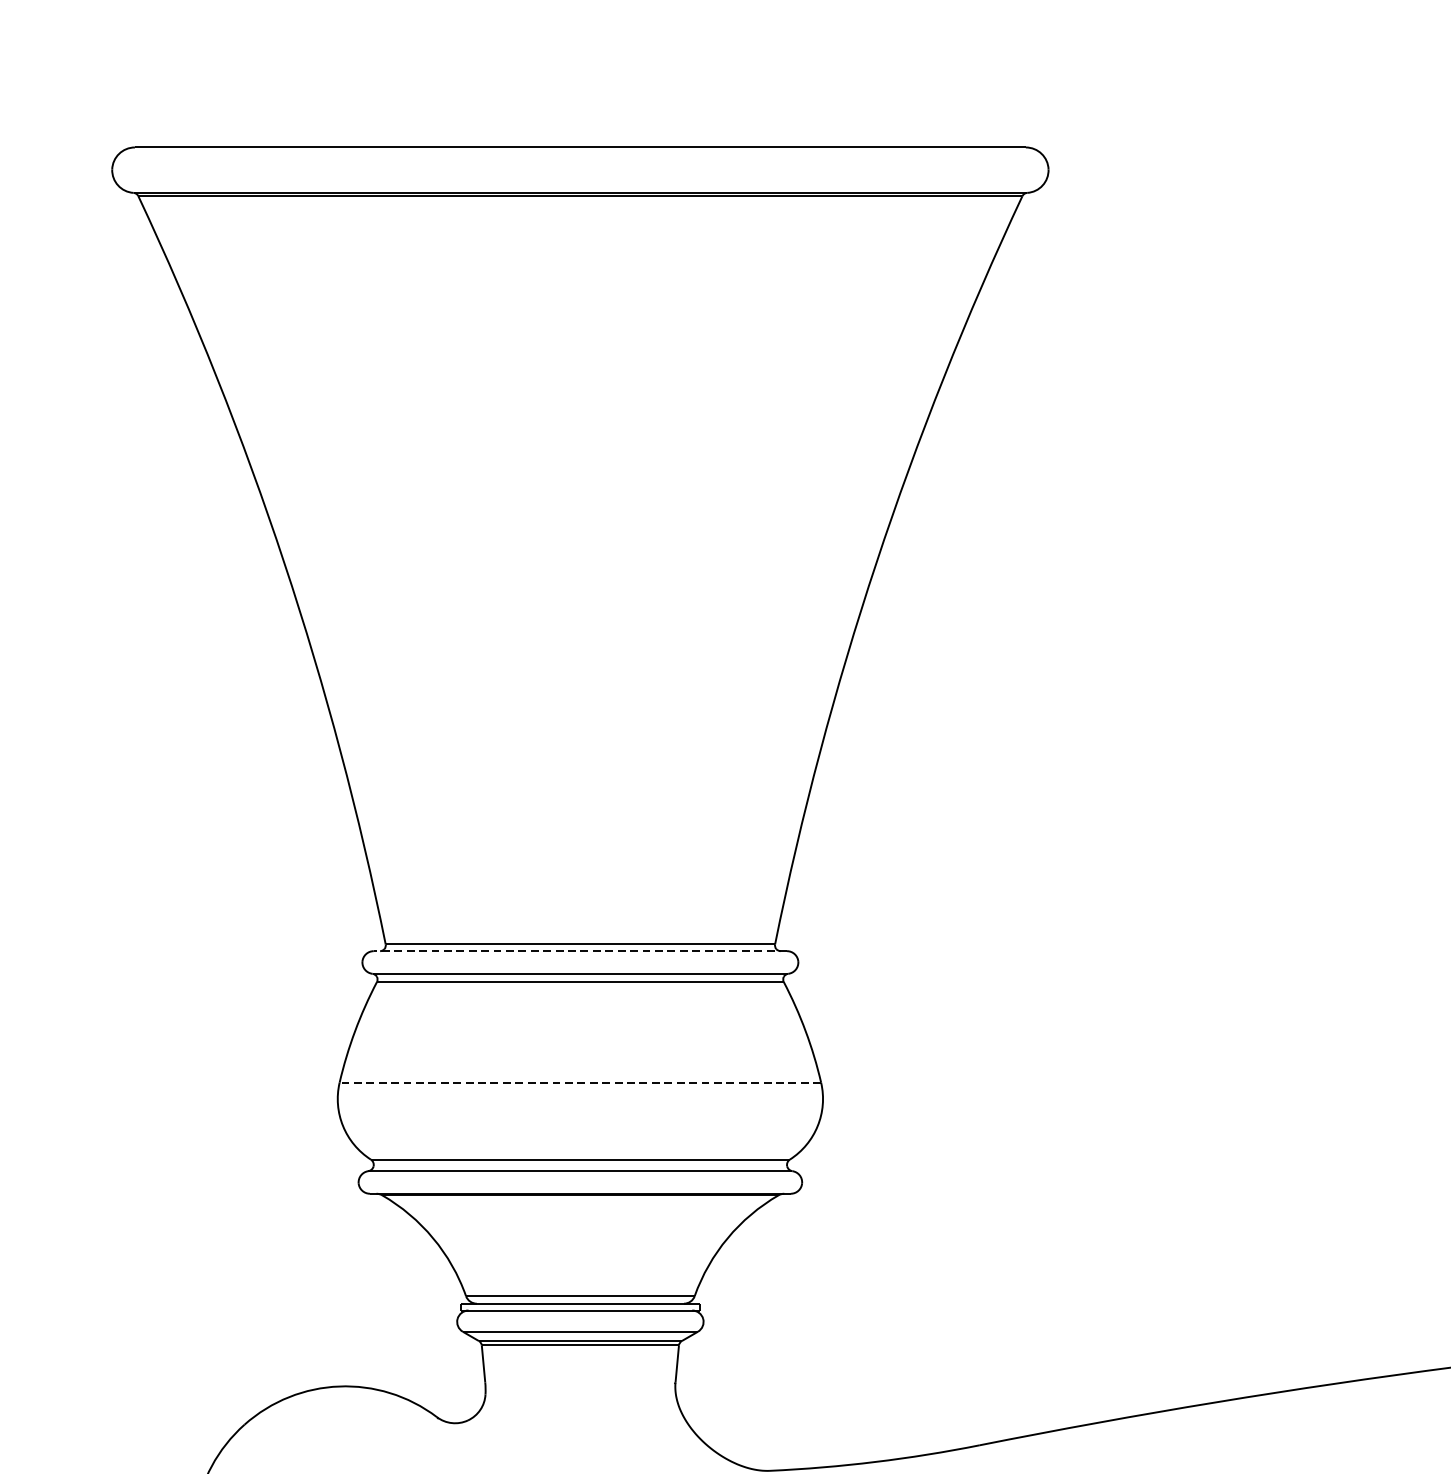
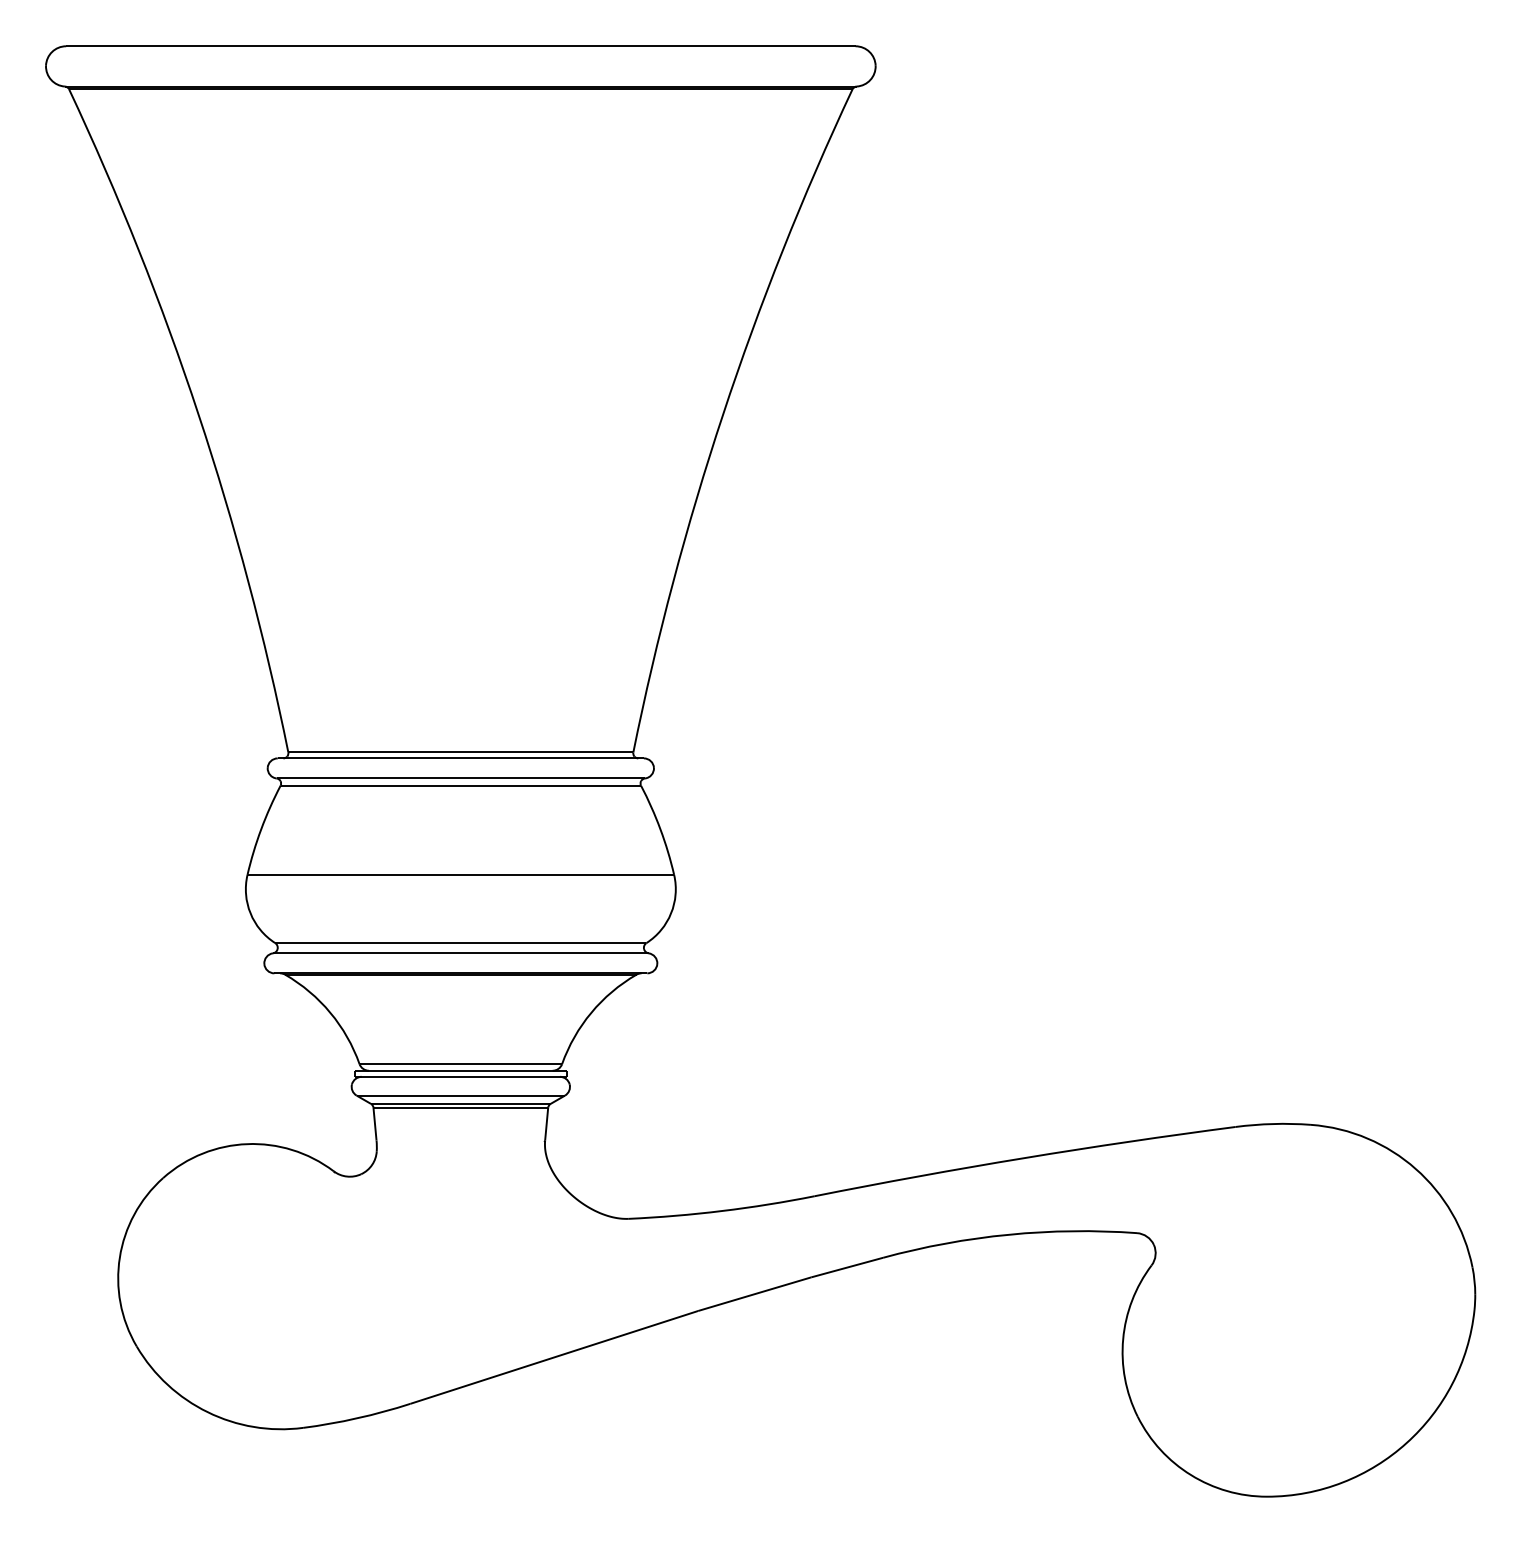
line: (580, 951) -> (460, 758), dashed -> solid
line: (580, 1082) -> (460, 874), dashed -> solid

